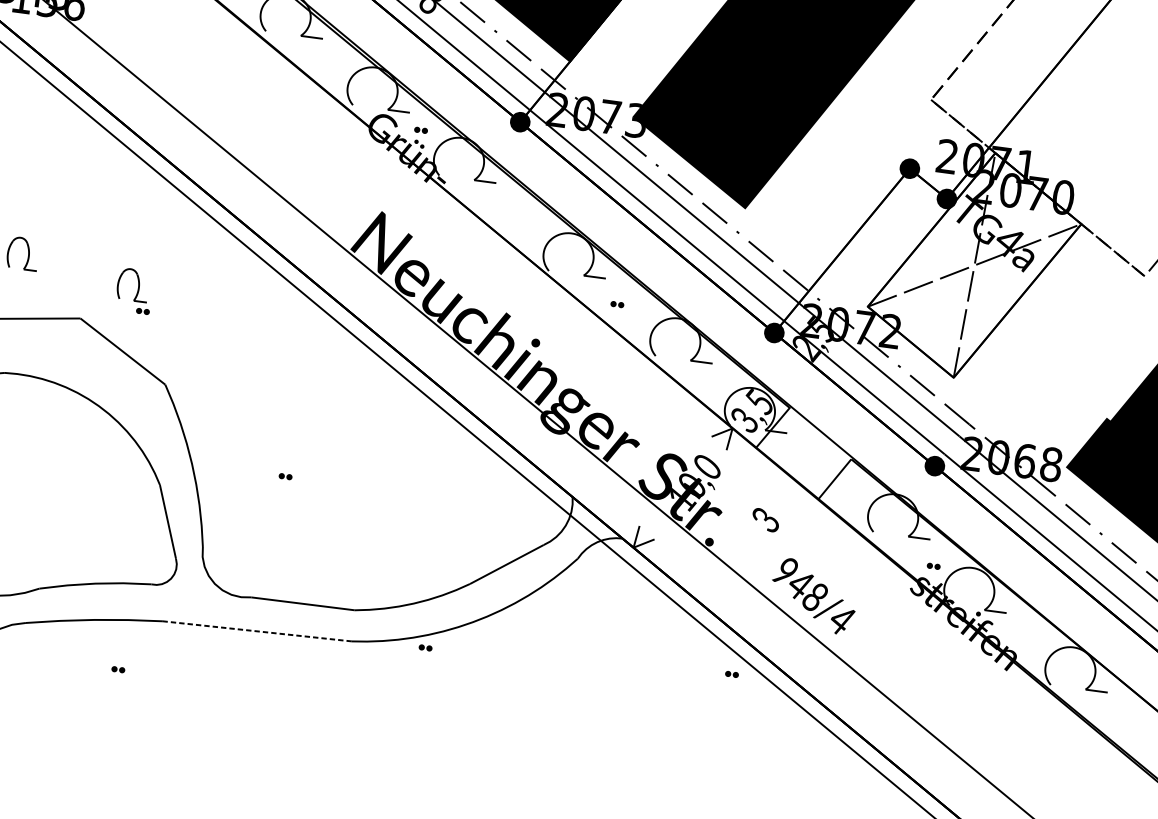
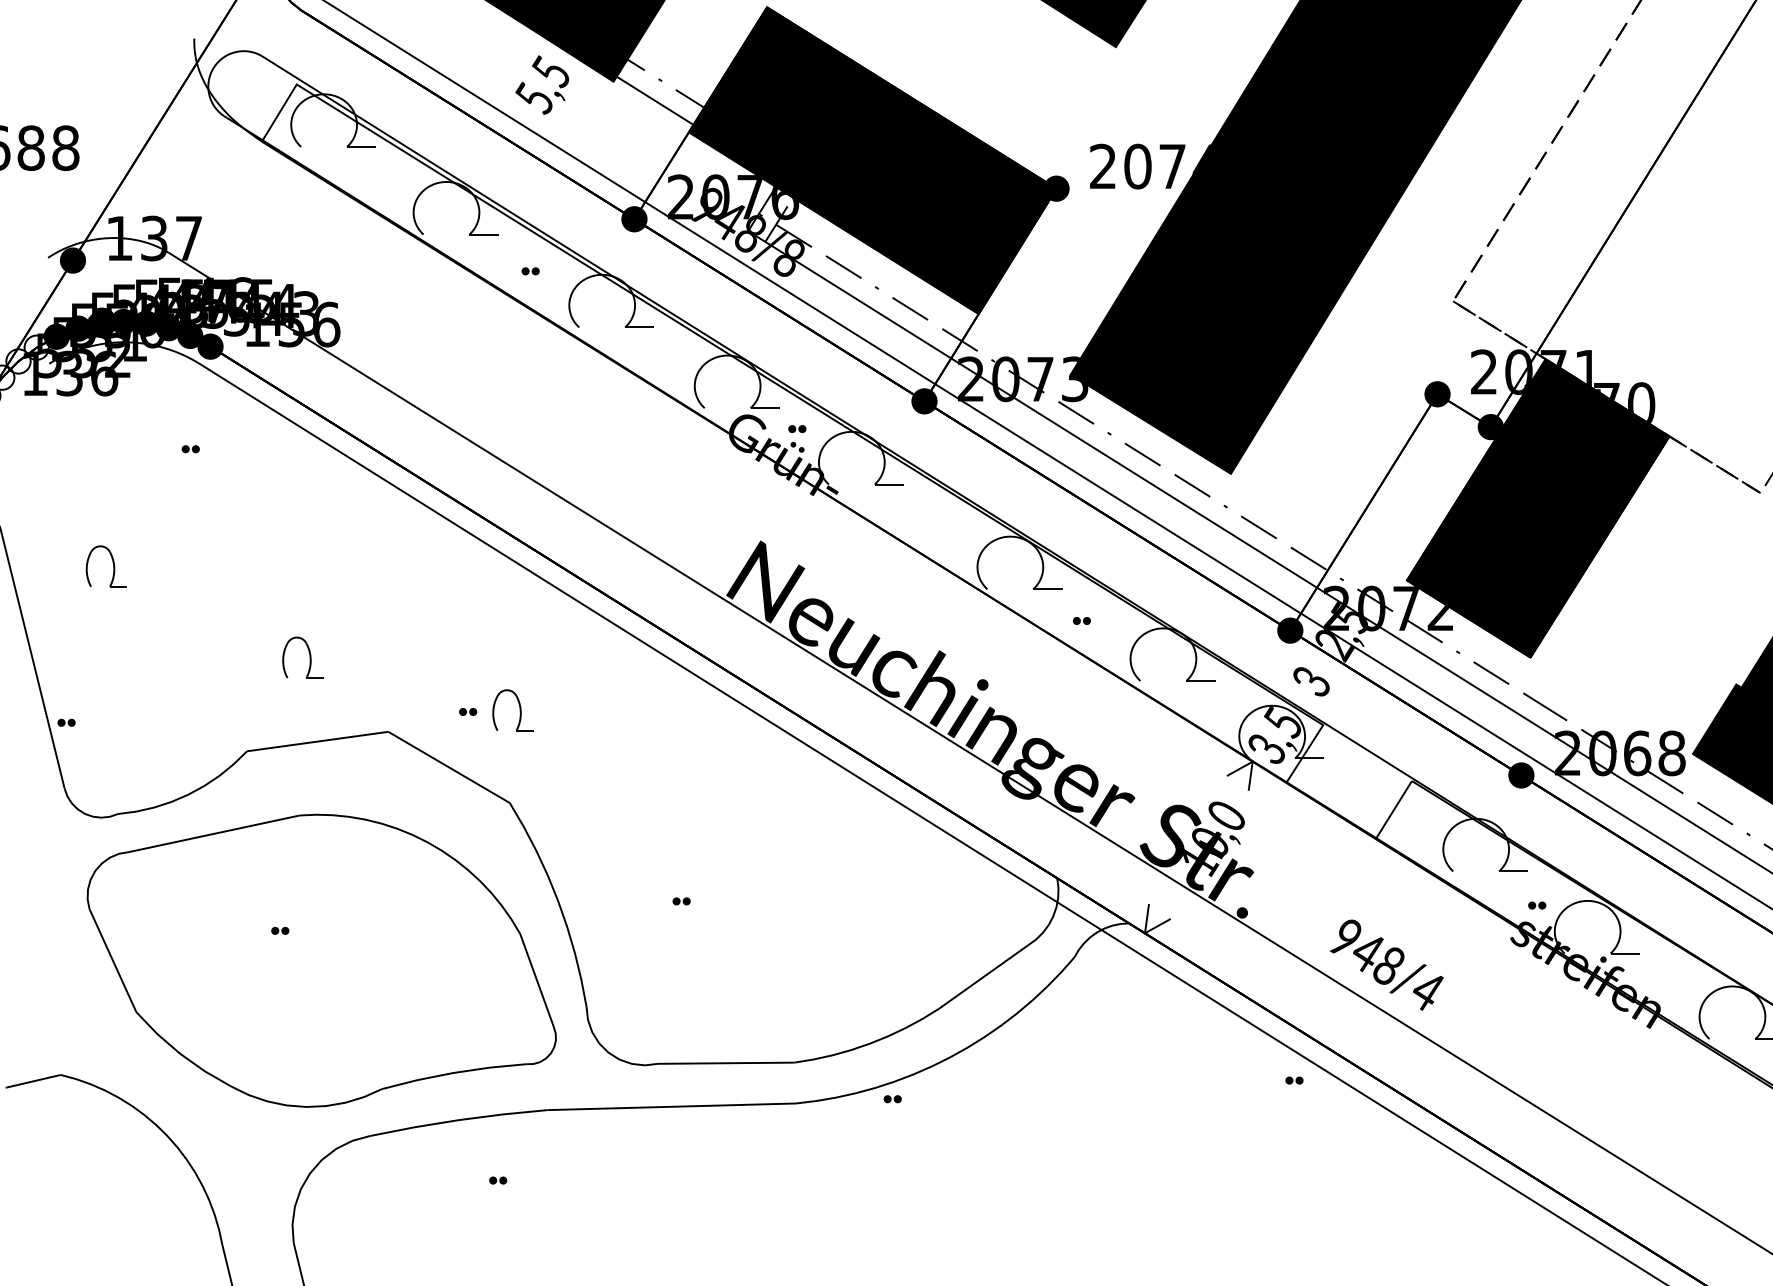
fill: (974, 265) -> (1537, 508), added
part: (138, 285) -> (519, 710), moved
text: (765, 519) -> (1311, 681), moved
line: (257, 631) -> (671, 1106), dashed -> solid

